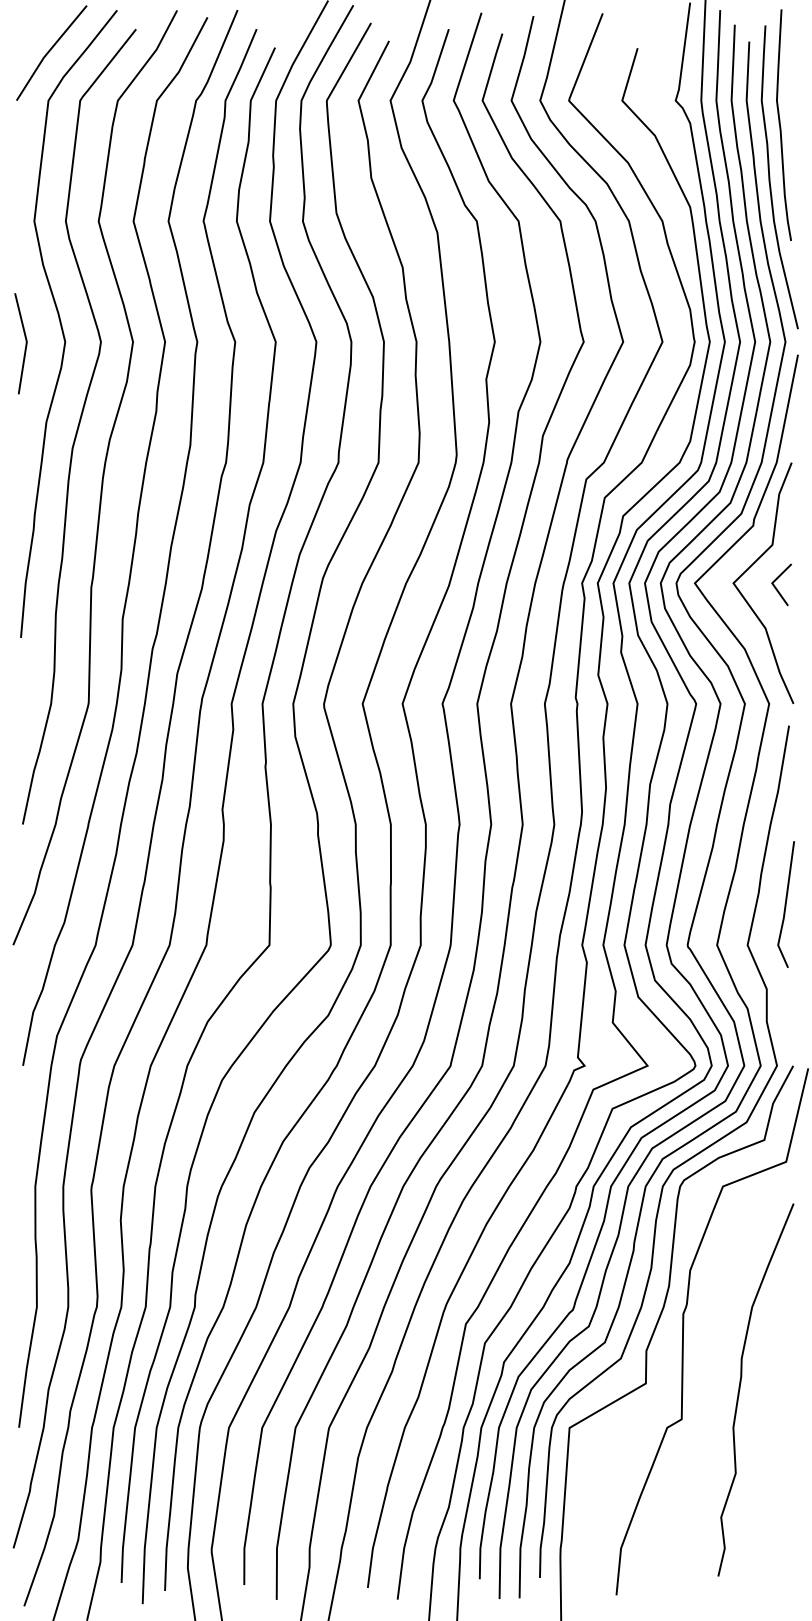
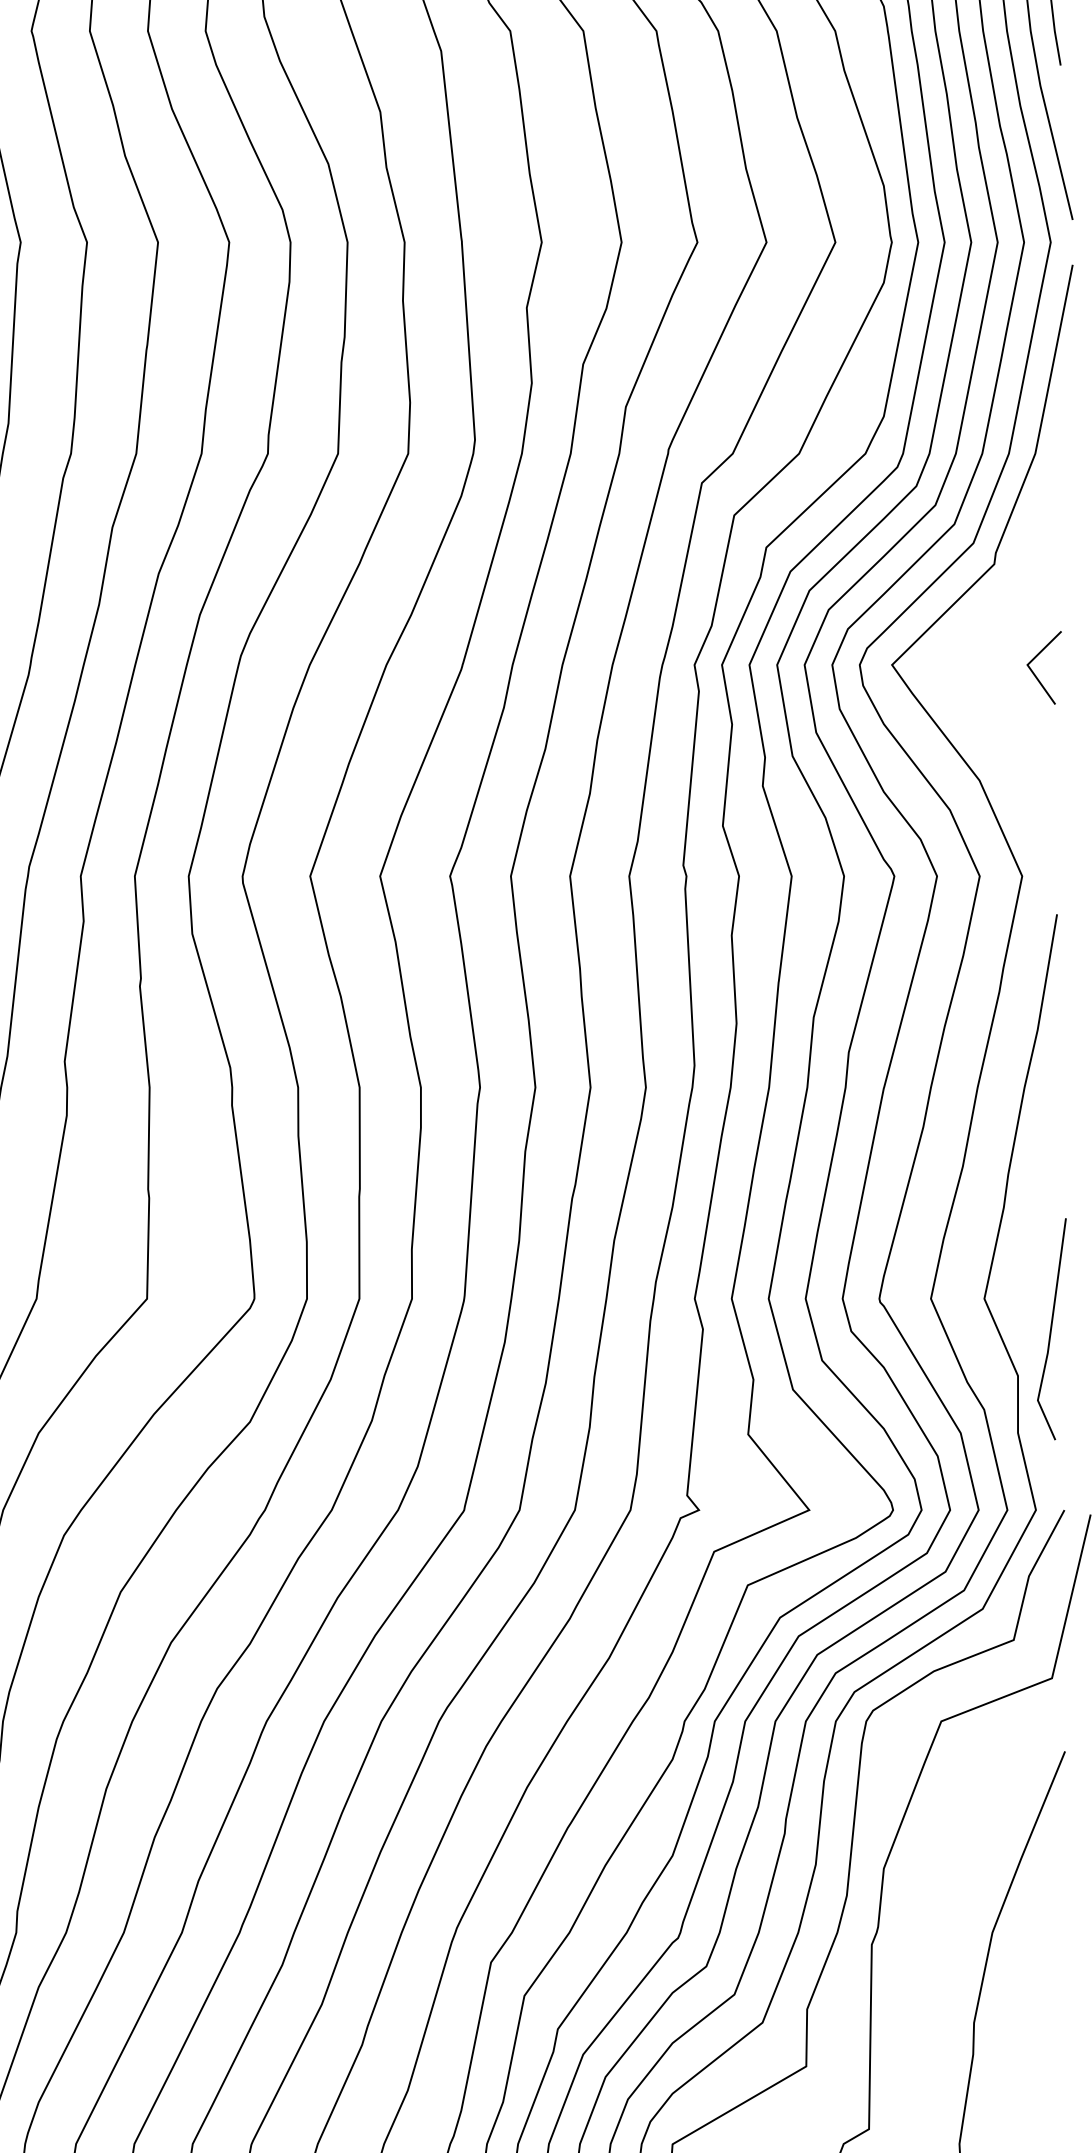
curve: (749, 568) -> (987, 639), removed
line: (785, 904) -> (1050, 1329), moved

